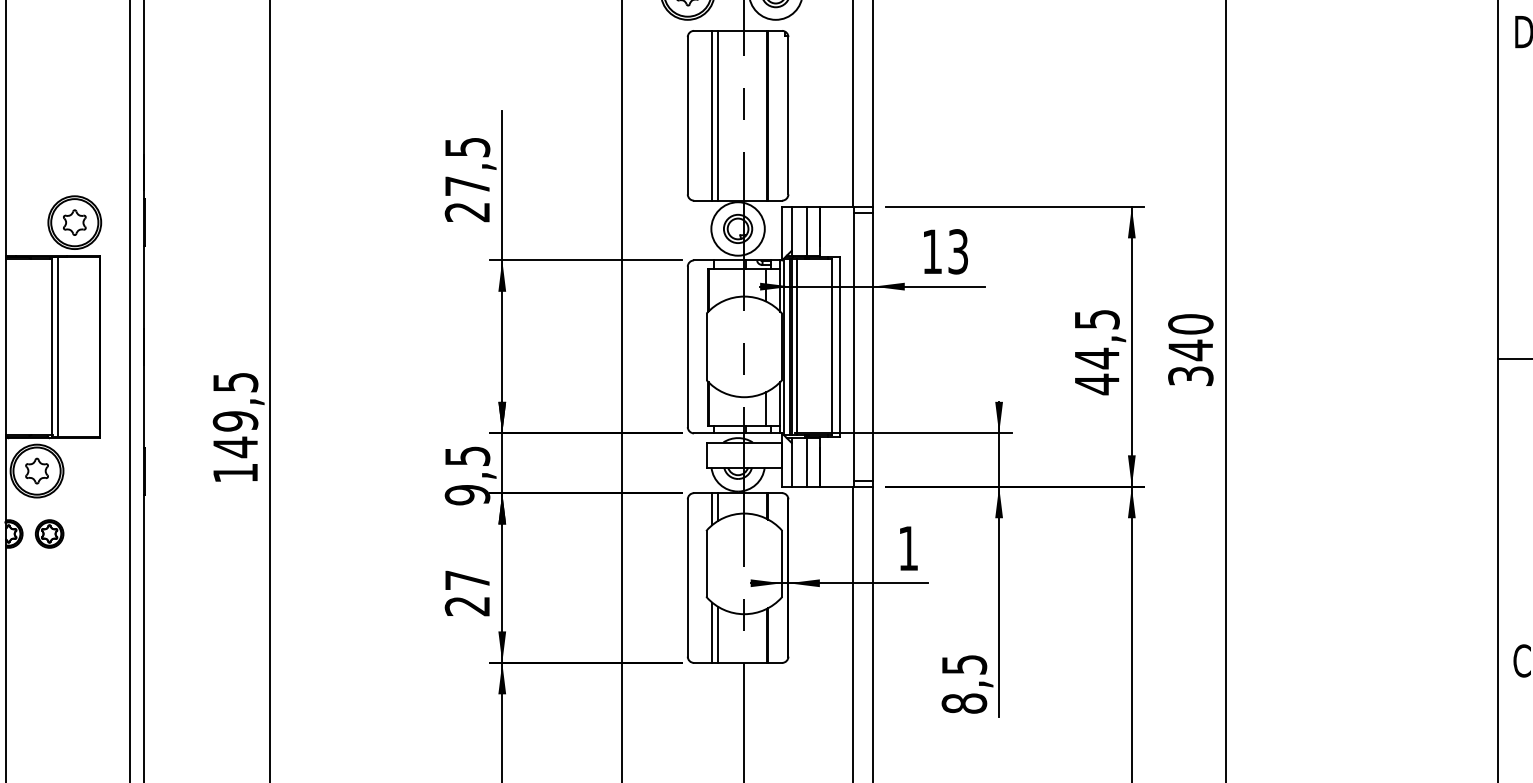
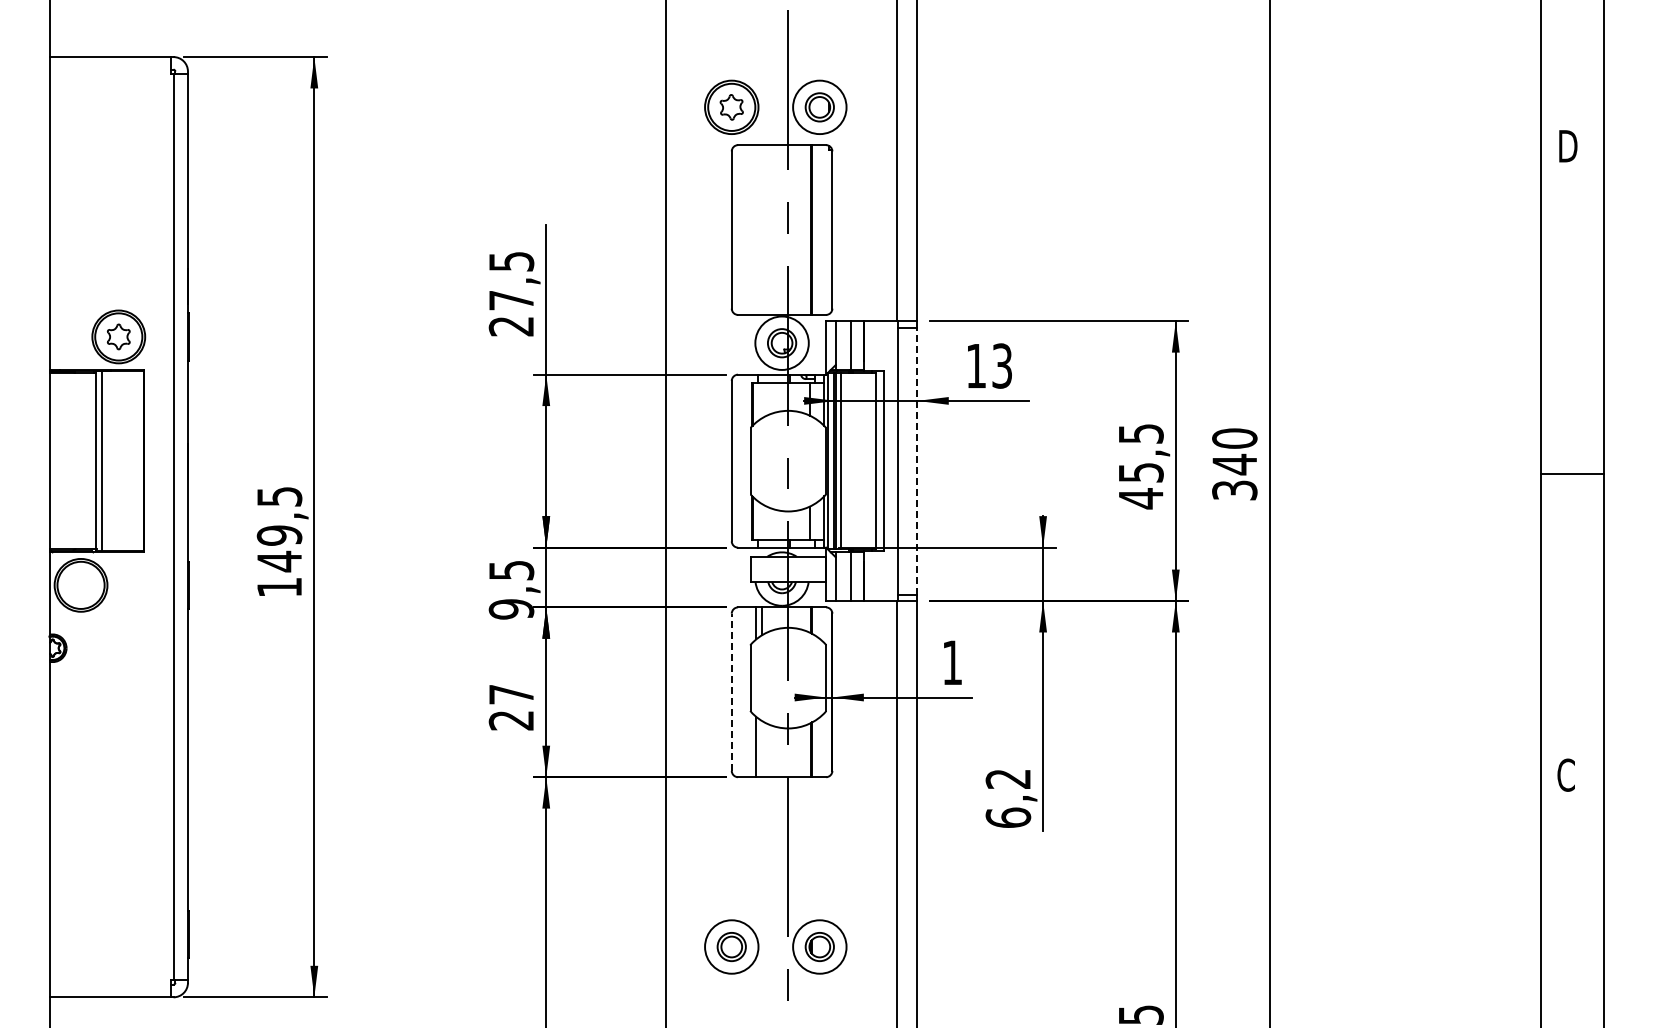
line: (712, 115) -> (756, 229), removed
line: (718, 115) -> (762, 229), removed
line: (873, 347) -> (917, 461), solid -> dashed
text: (1097, 358) -> (1141, 472), 44,5 -> 45,5
part: (36, 471) -> (80, 585), removed
part: (49, 533) -> (93, 647), removed
line: (687, 578) -> (731, 692), solid -> dashed
line: (718, 635) -> (762, 749), removed
text: (964, 684) -> (1008, 798), 8,5 -> 6,2

